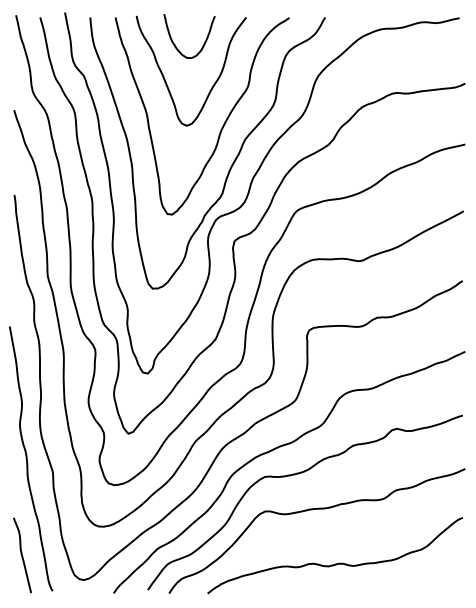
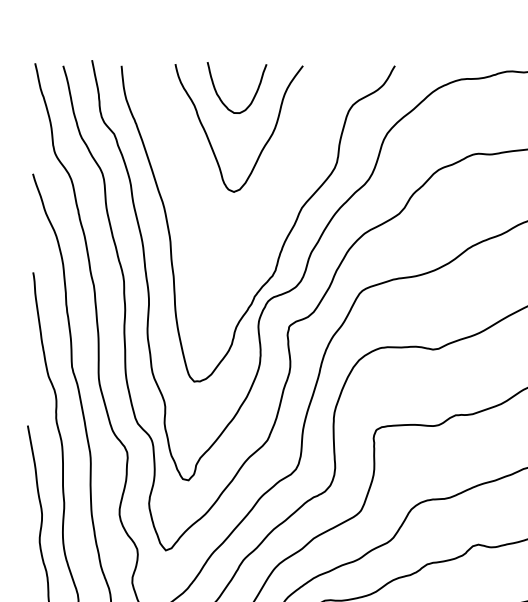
curve: (221, 127) -> (274, 193), removed

